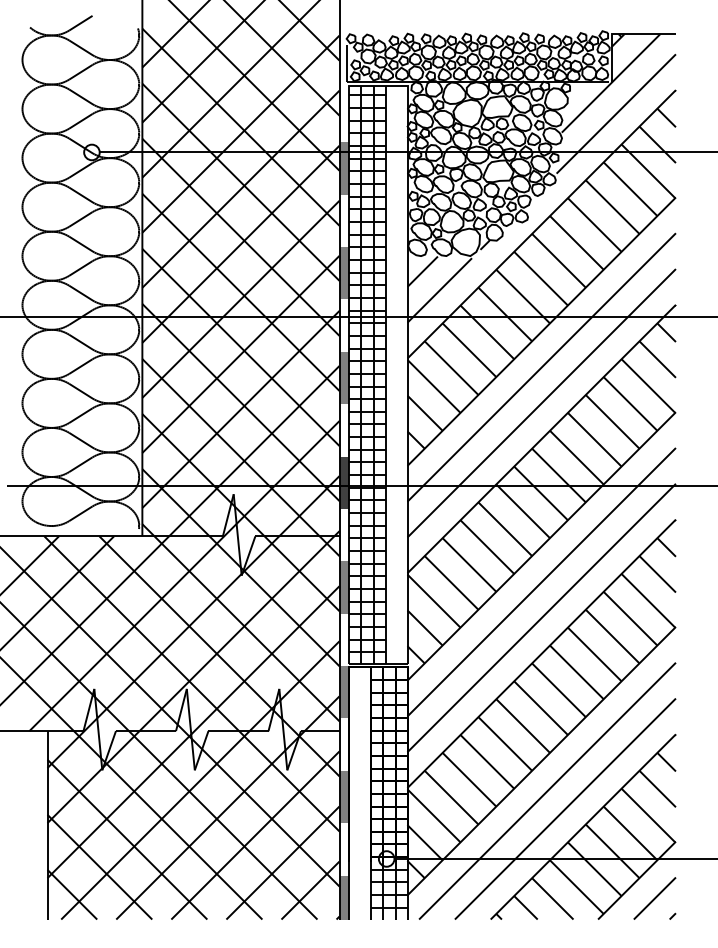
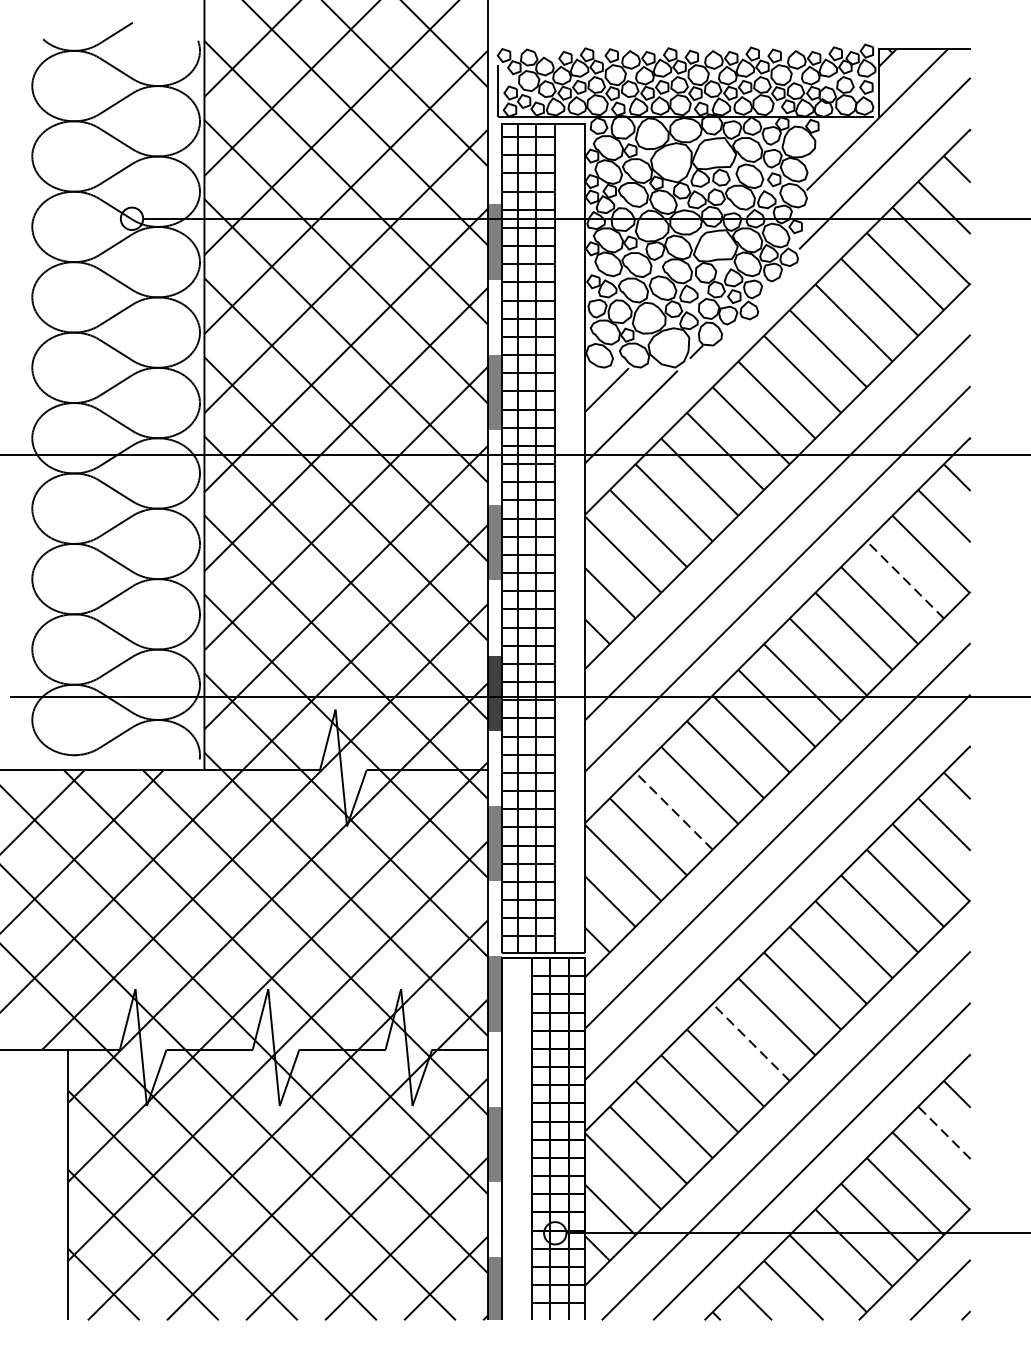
line: (630, 403) -> (905, 579), solid -> dashed
line: (469, 565) -> (674, 811), solid -> dashed
line: (523, 726) -> (751, 1043), solid -> dashed
line: (657, 789) -> (944, 1133), solid -> dashed

